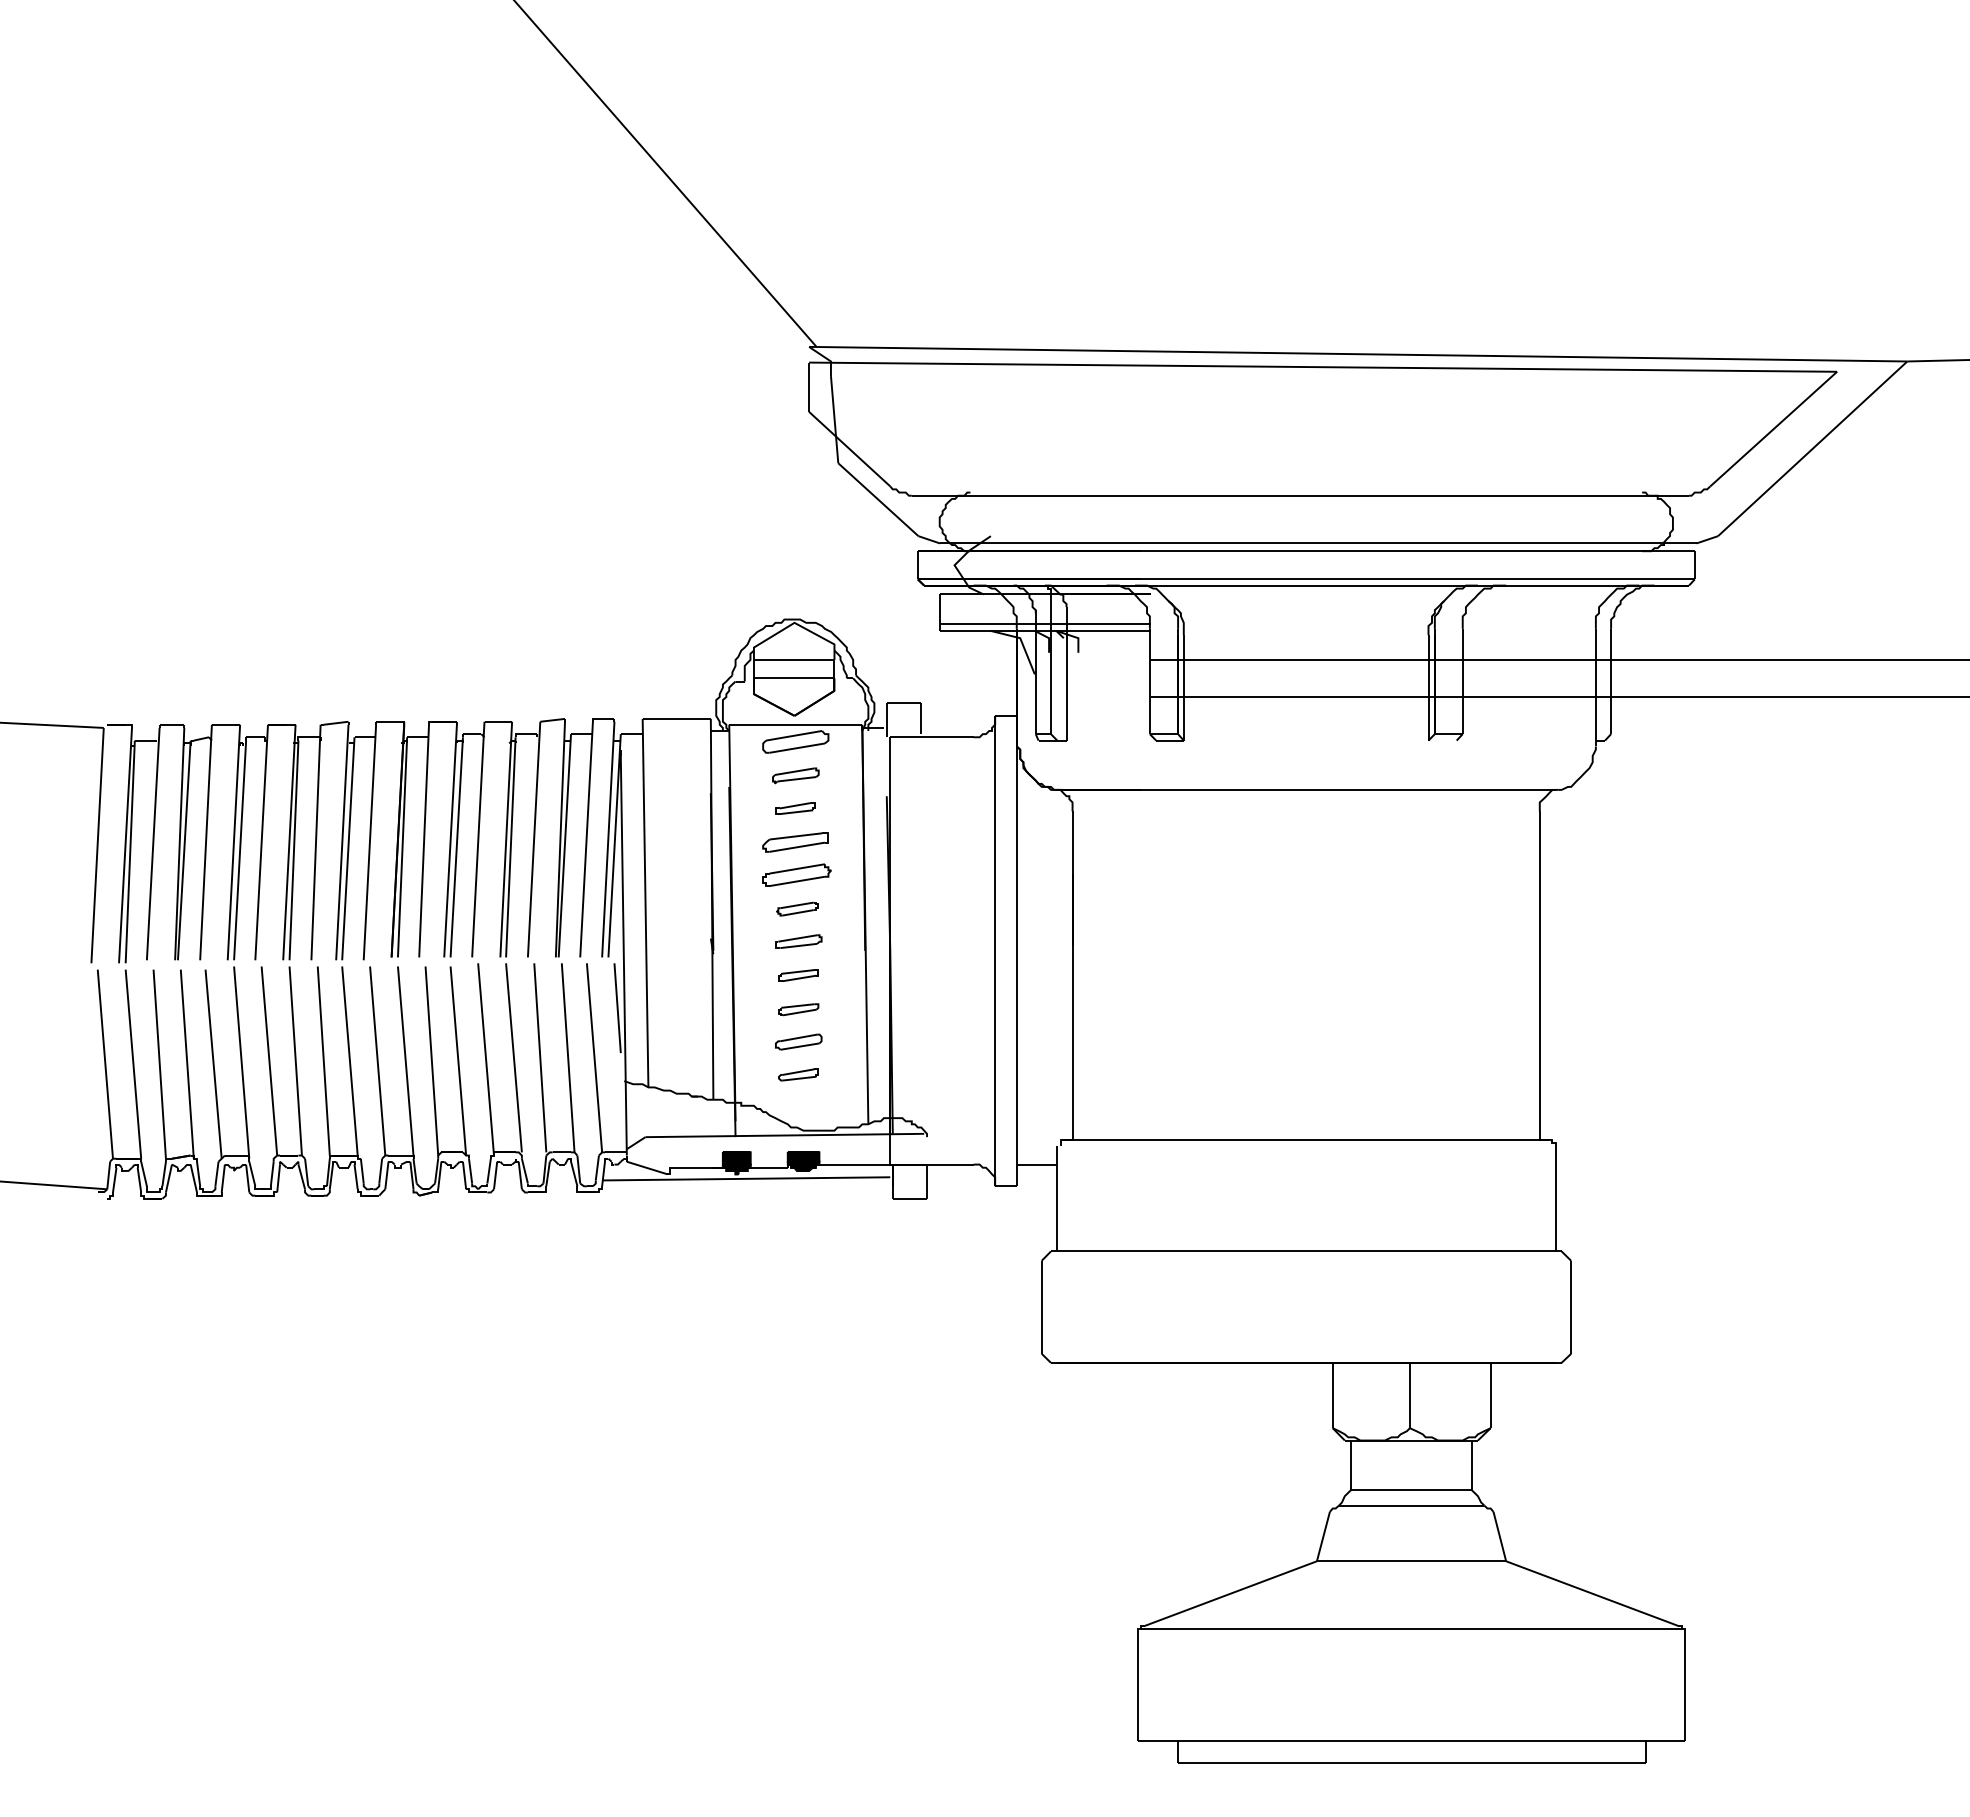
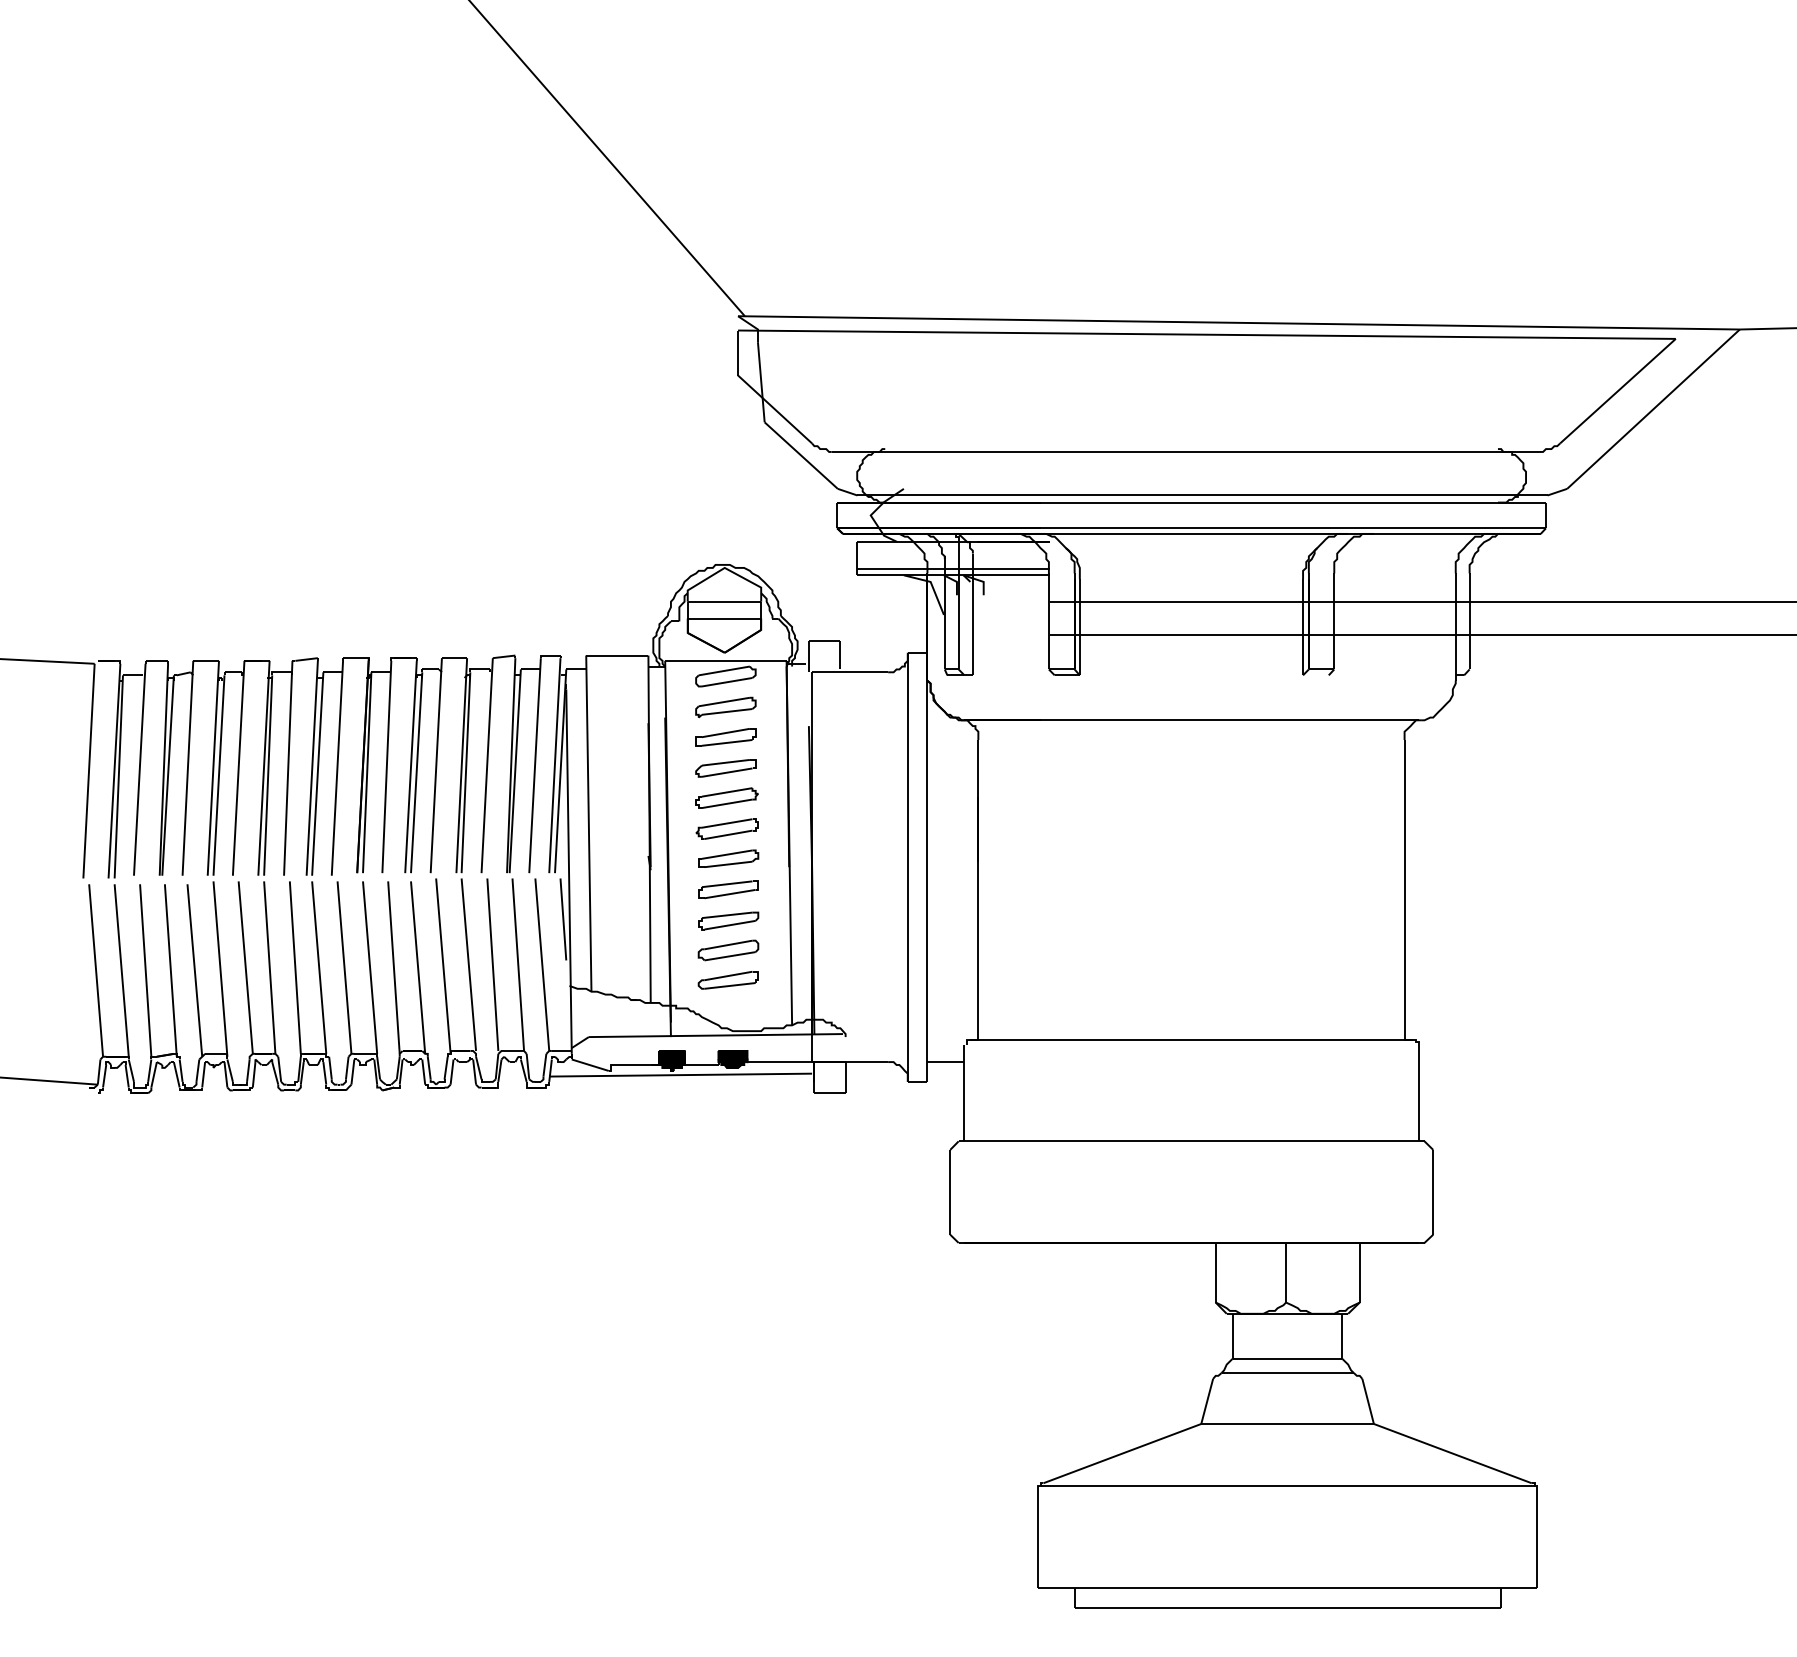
part: (795, 775) -> (725, 707), size x1.43
part: (795, 808) -> (725, 737), size x1.67
part: (796, 908) -> (726, 828), size x1.67
part: (798, 941) -> (728, 858), size x1.43
part: (798, 975) -> (728, 889), size x1.67
part: (798, 1009) -> (728, 920), size x1.67
part: (798, 1041) -> (728, 949), size x1.43
part: (798, 1074) -> (728, 979), size x1.67

